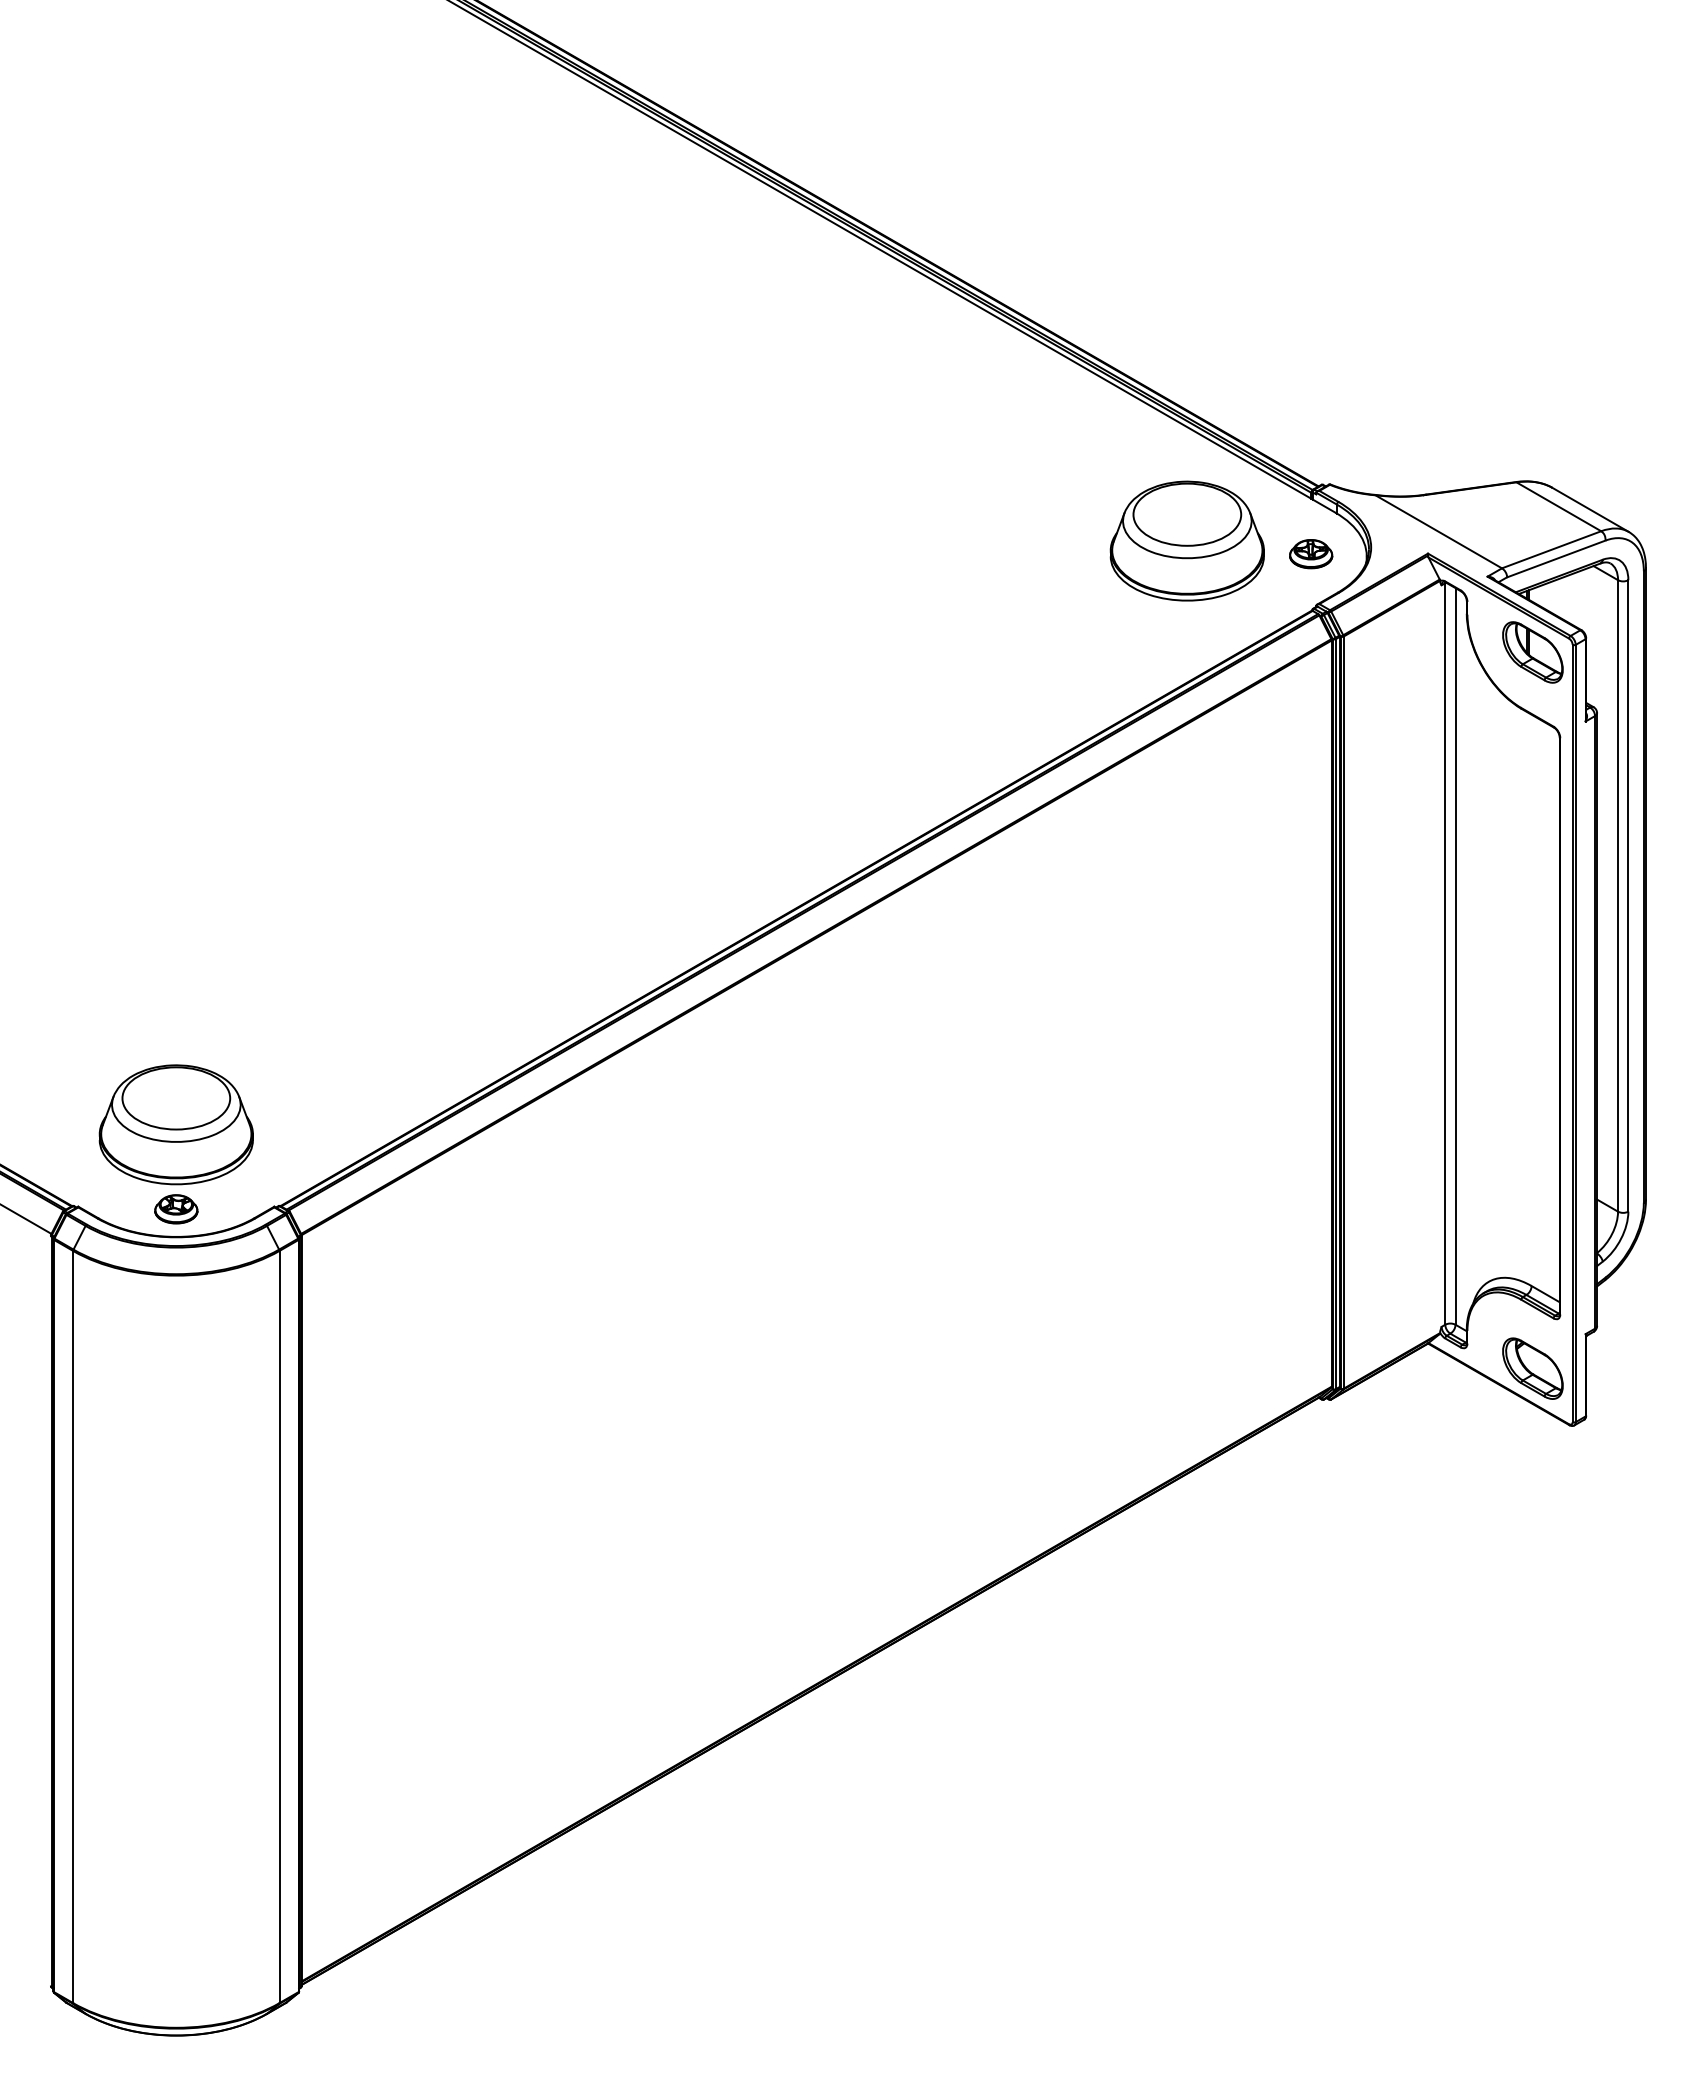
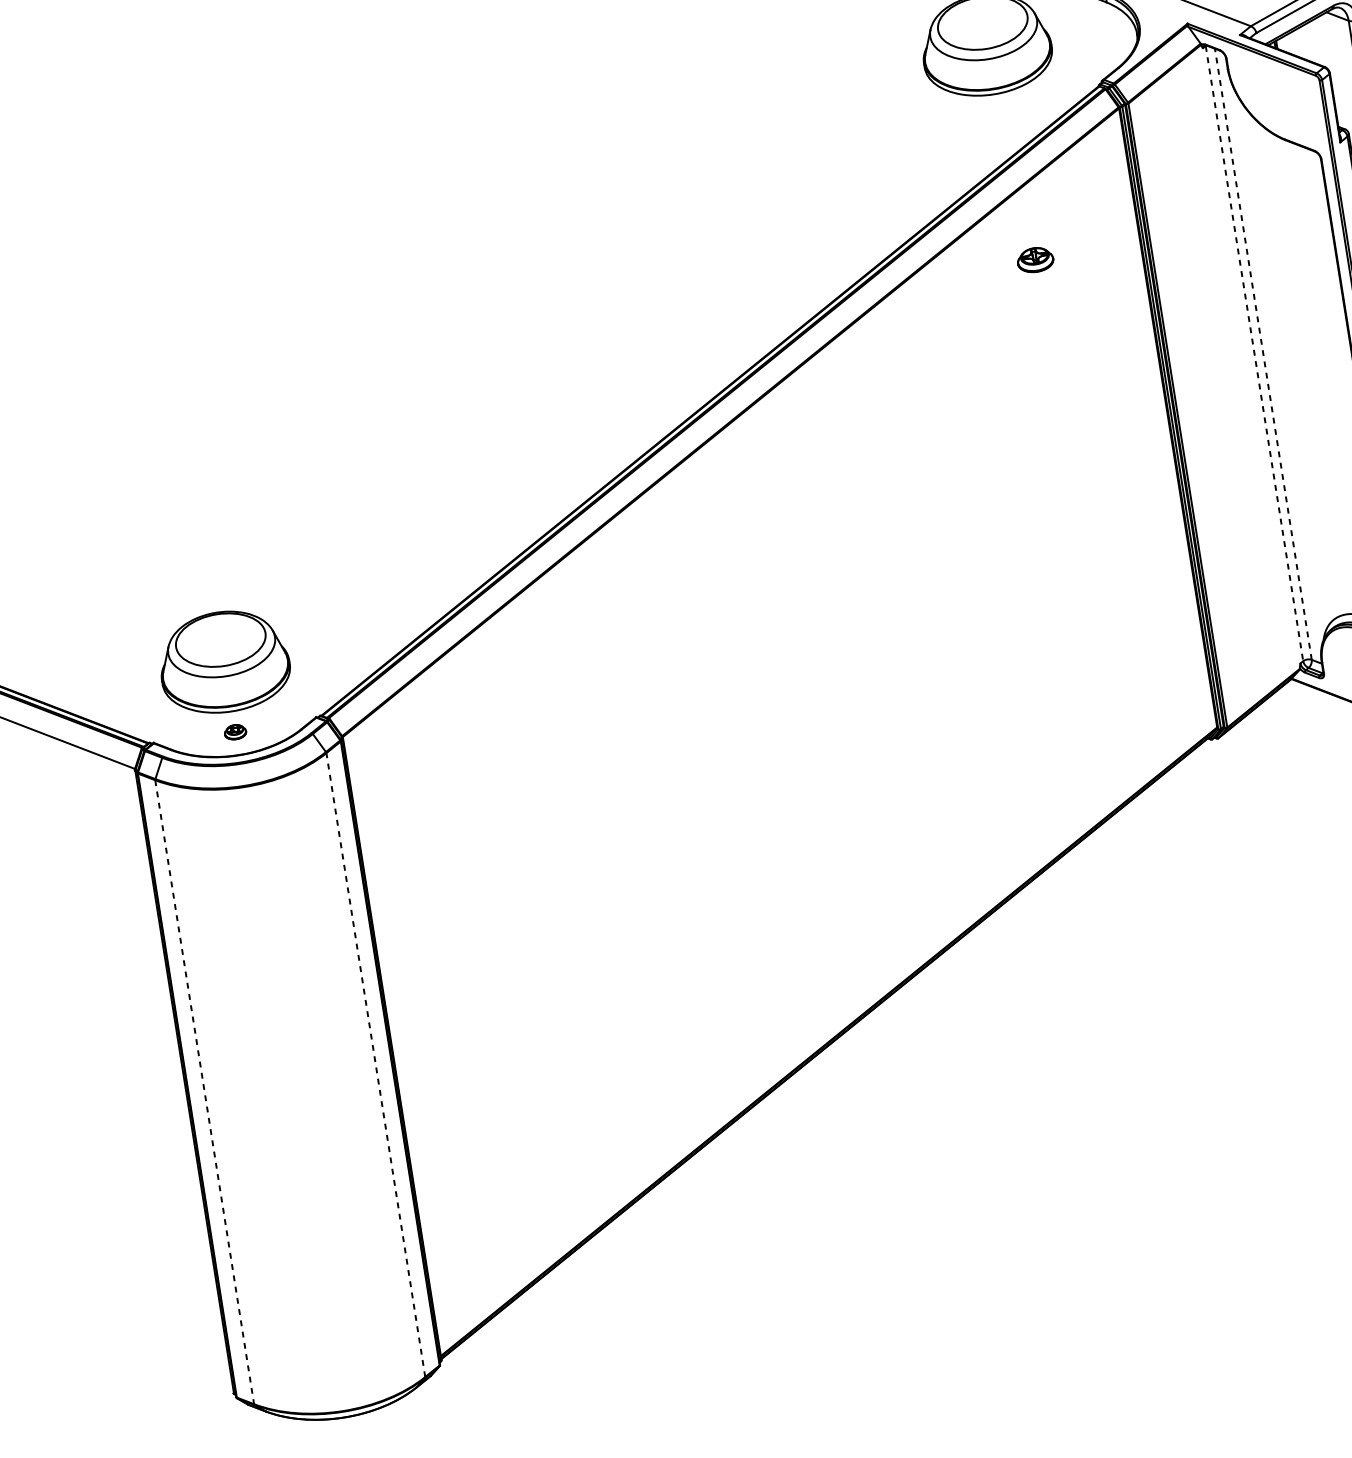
part: (1311, 554) -> (1035, 260), moved
part: (1532, 652) -> (1287, 92), removed
line: (1445, 954) -> (1254, 354), solid -> dashed
line: (1455, 955) -> (1263, 353), solid -> dashed
part: (176, 1209) -> (235, 732), size x0.6
line: (279, 1626) -> (375, 1064), solid -> dashed
line: (73, 1627) -> (205, 1092), solid -> dashed

